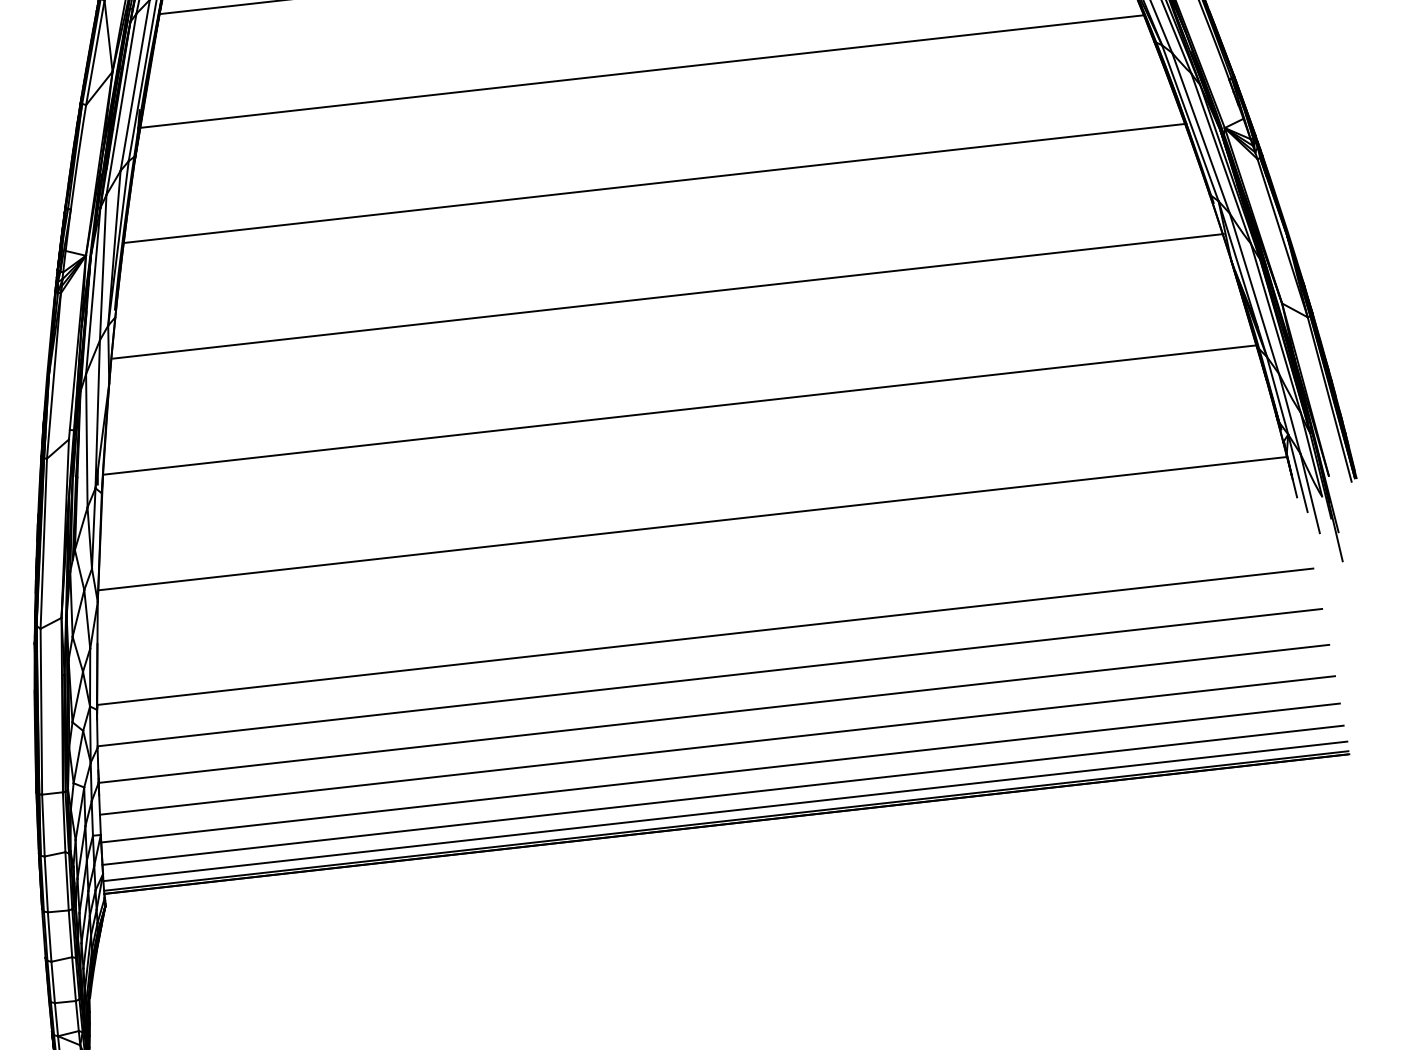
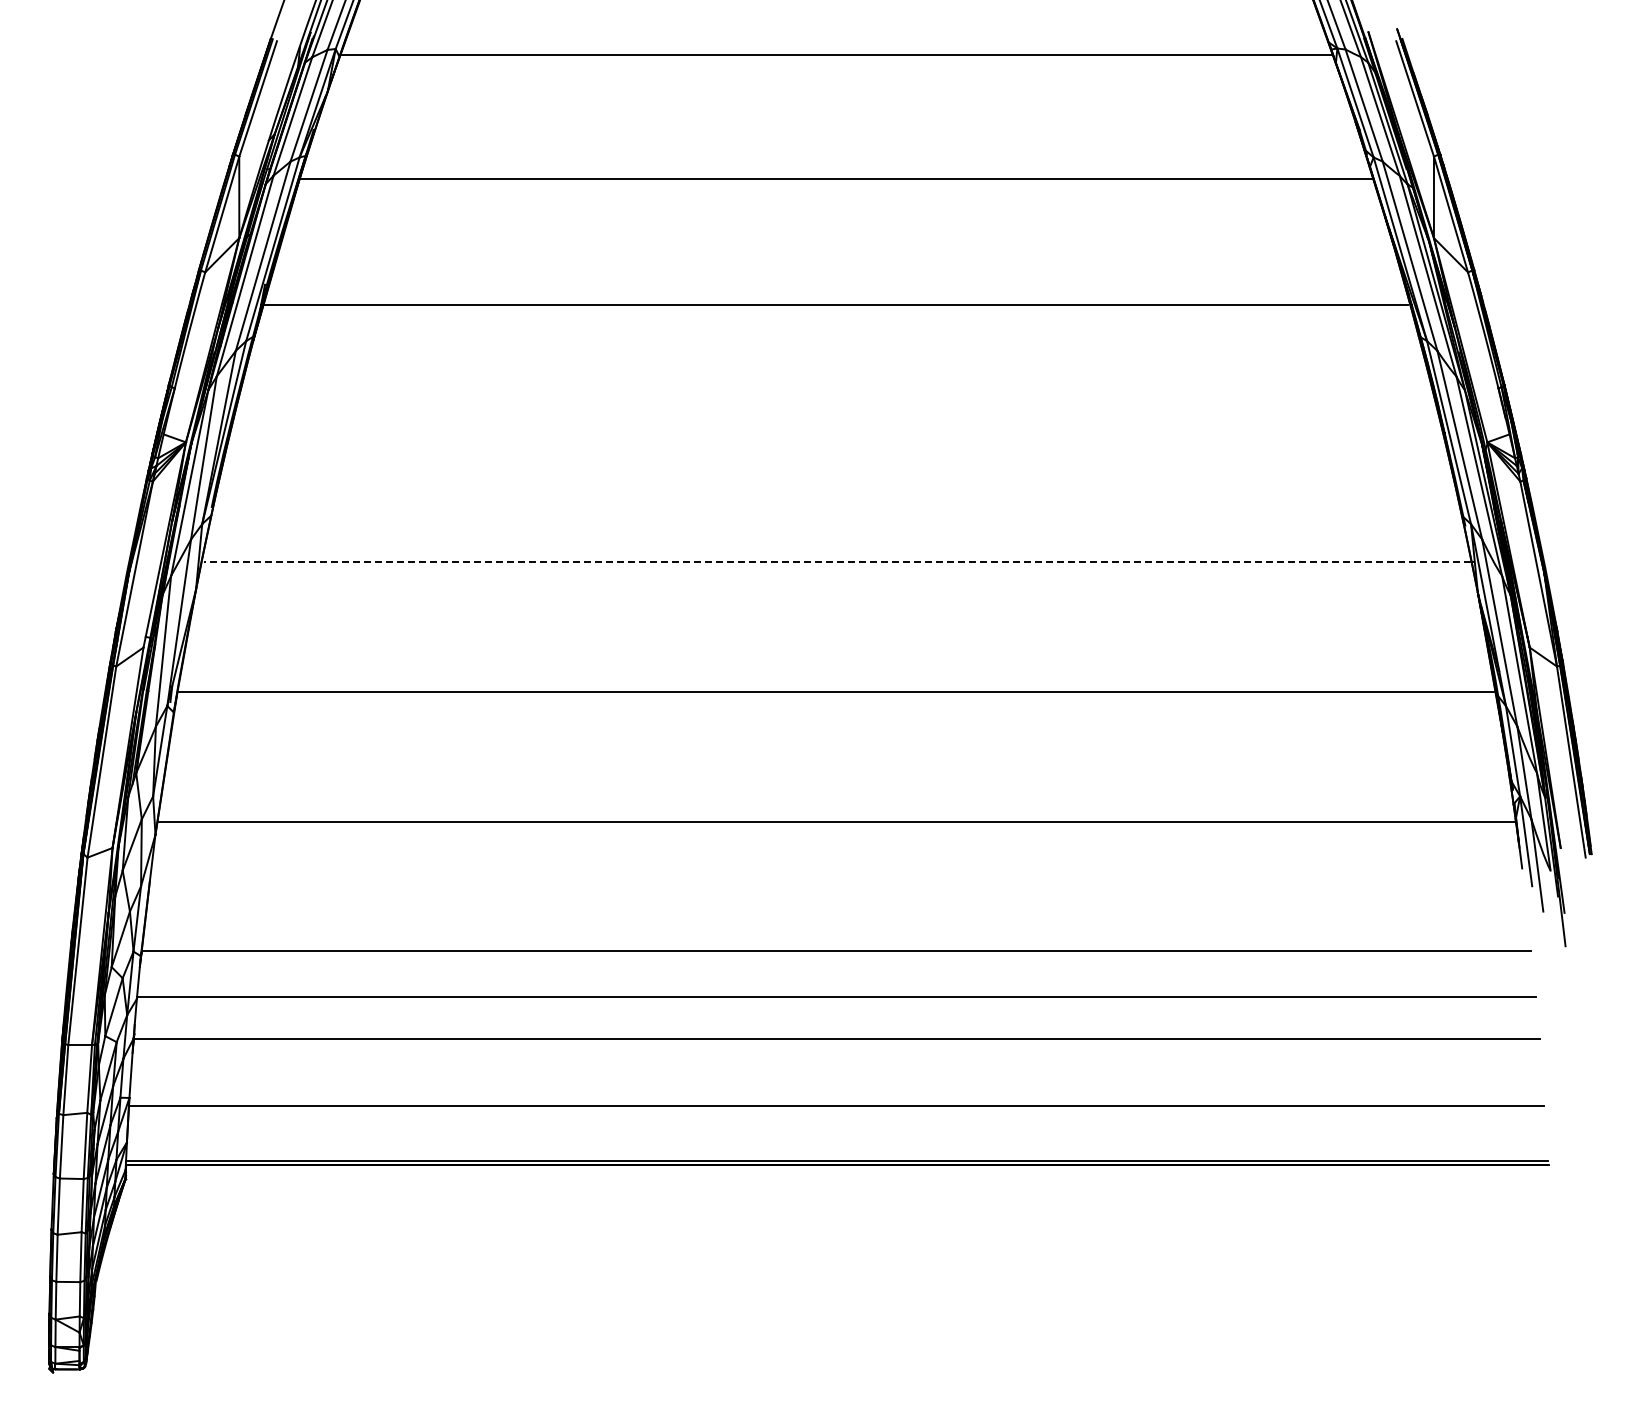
line: (653, 183) -> (835, 432), removed
line: (667, 296) -> (837, 561), solid -> dashed
line: (717, 745) -> (836, 1074), removed
line: (722, 794) -> (836, 1131), removed
line: (724, 811) -> (836, 1150), removed

